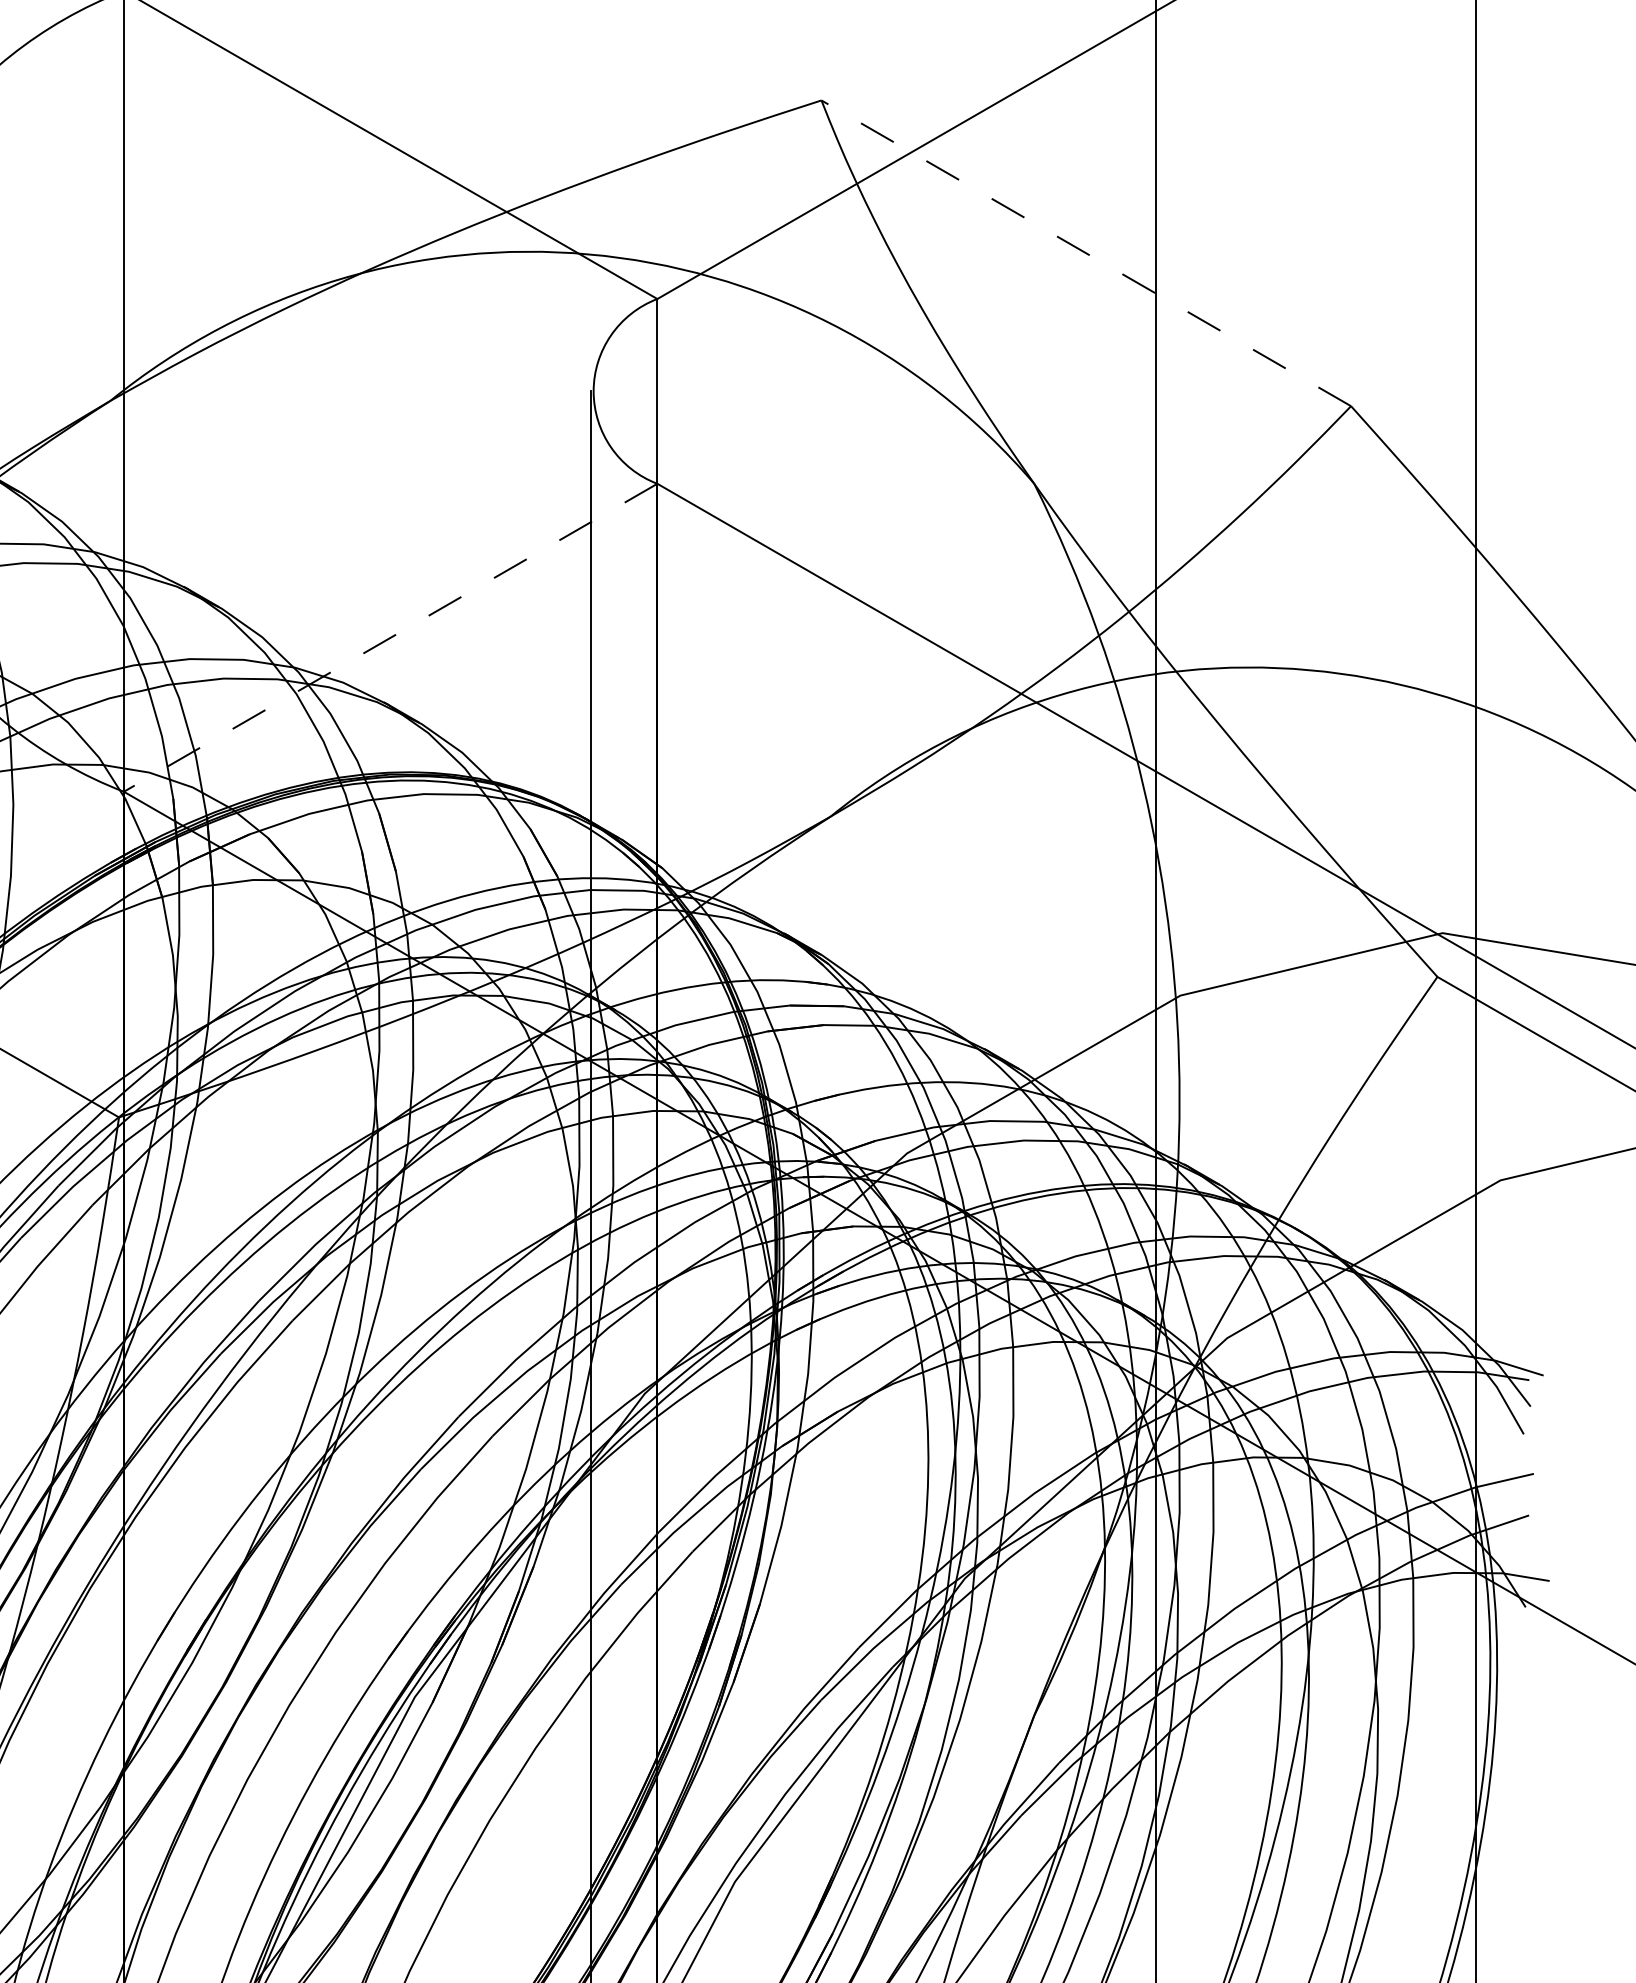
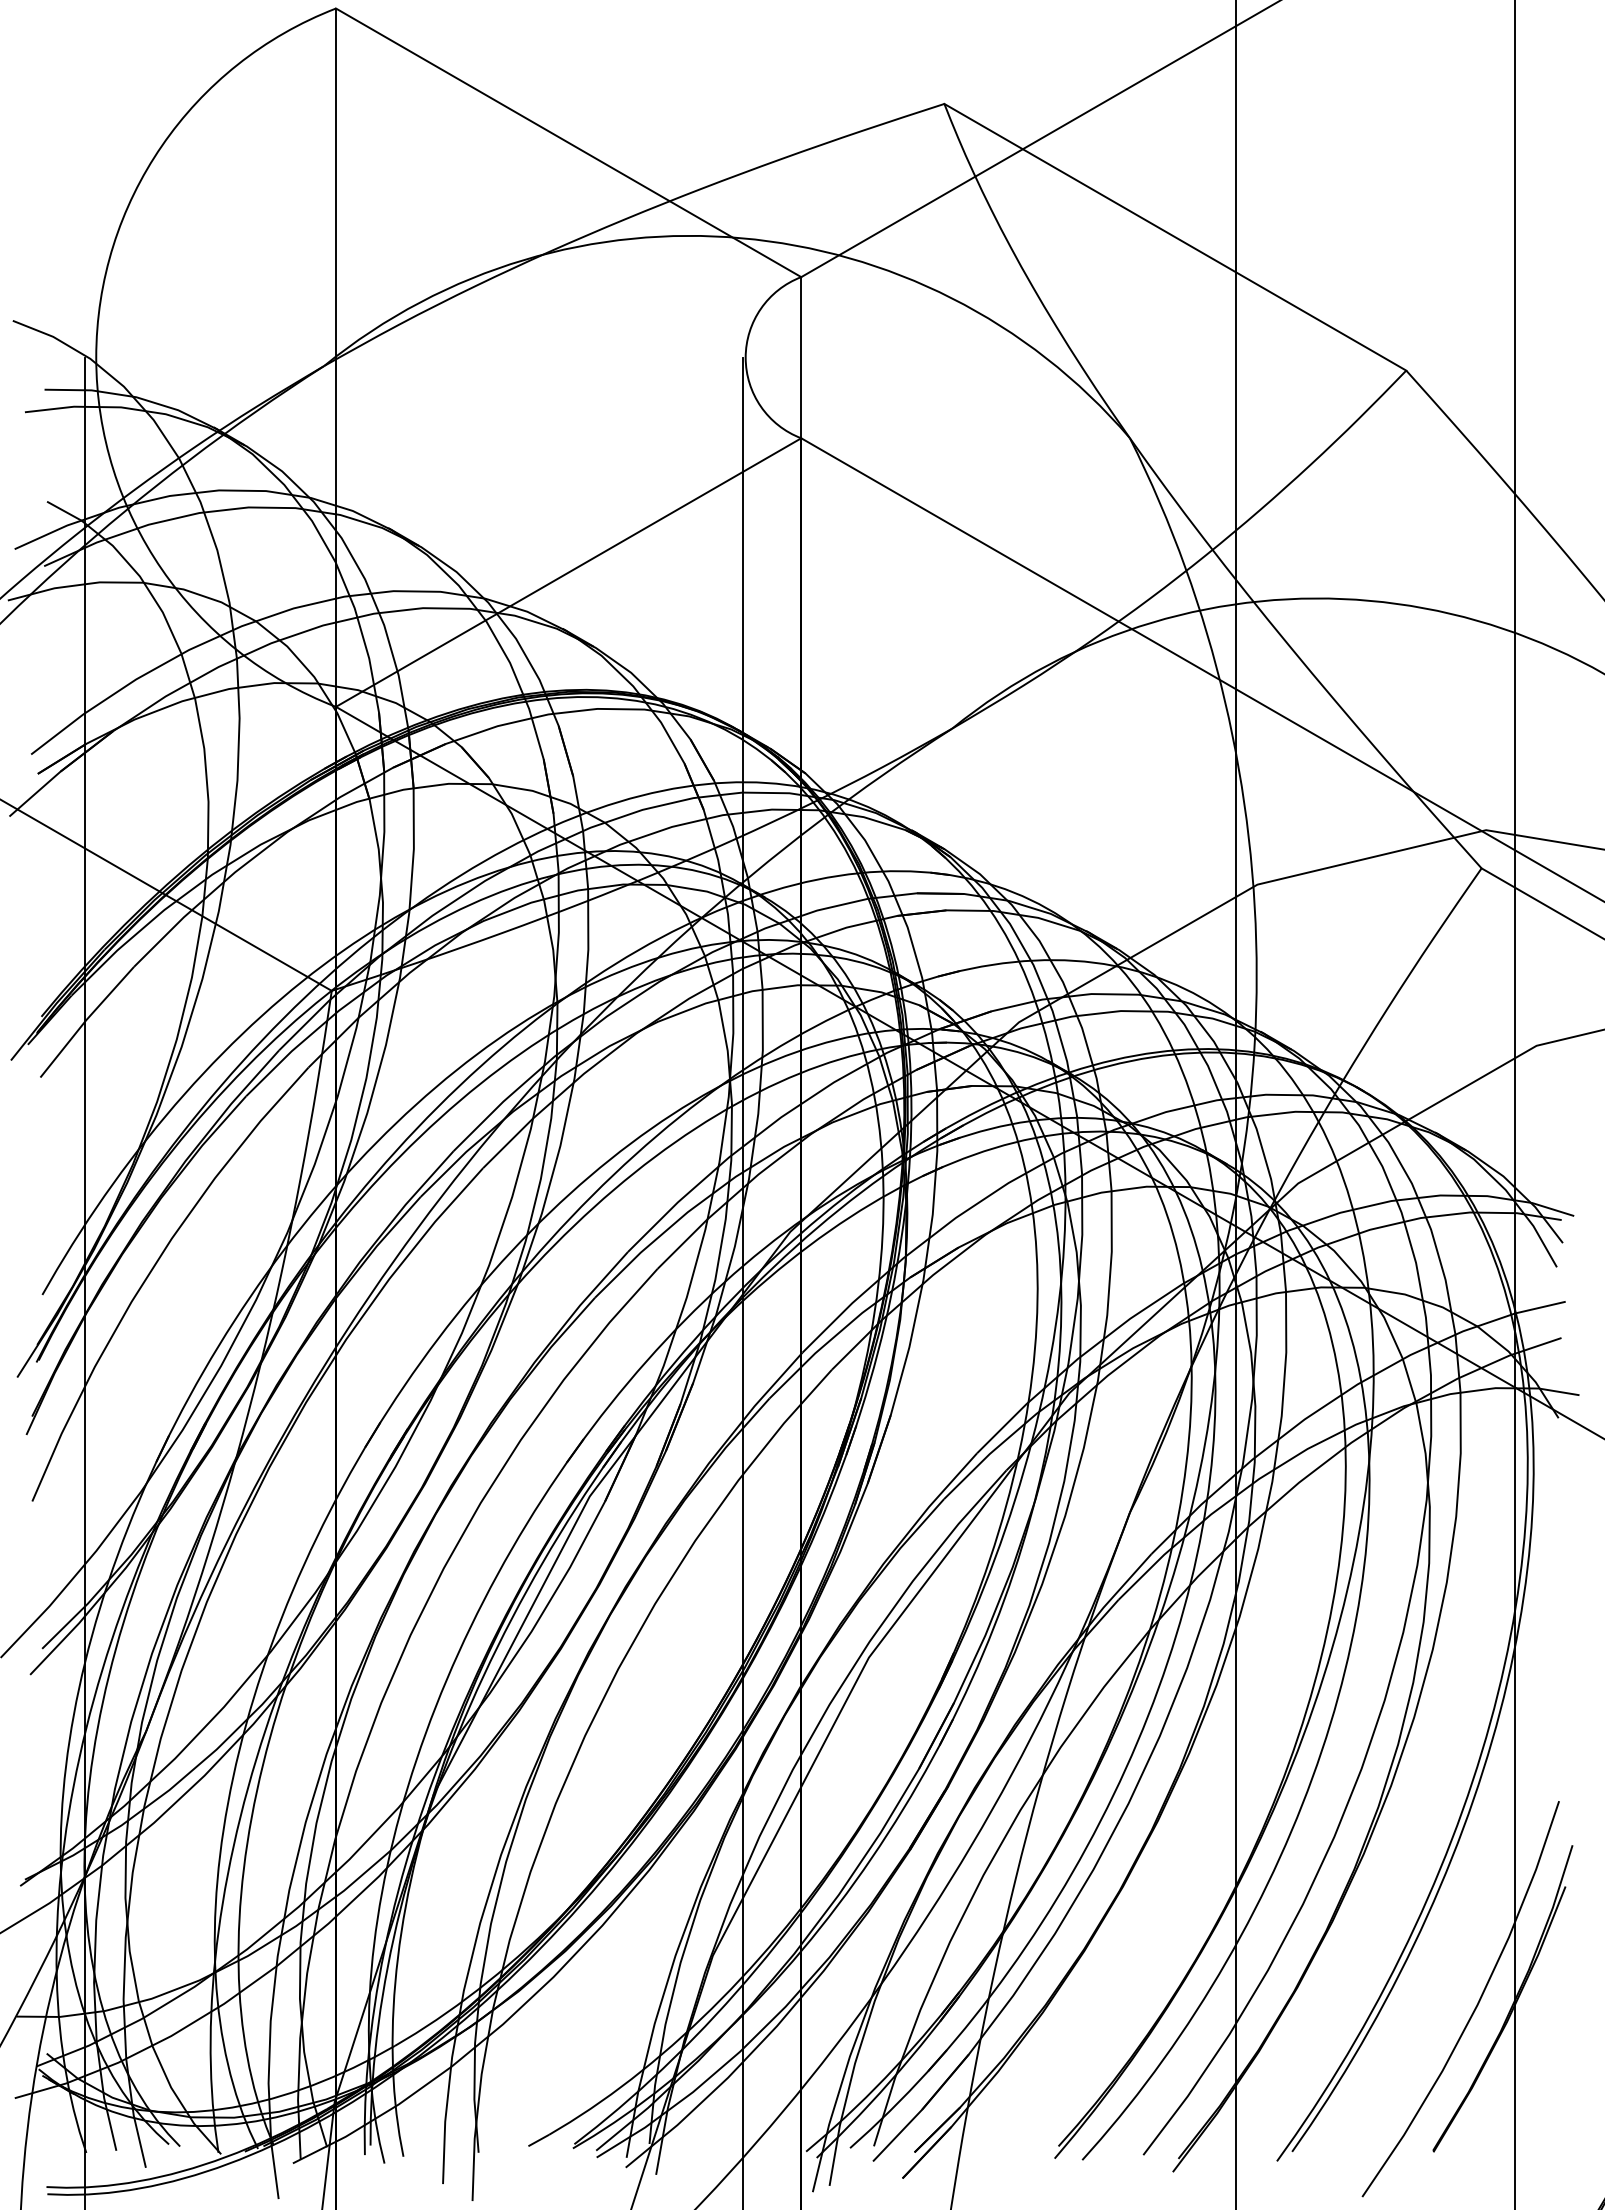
line: (1086, 253) -> (1175, 237), dashed -> solid
line: (390, 637) -> (568, 572), dashed -> solid

